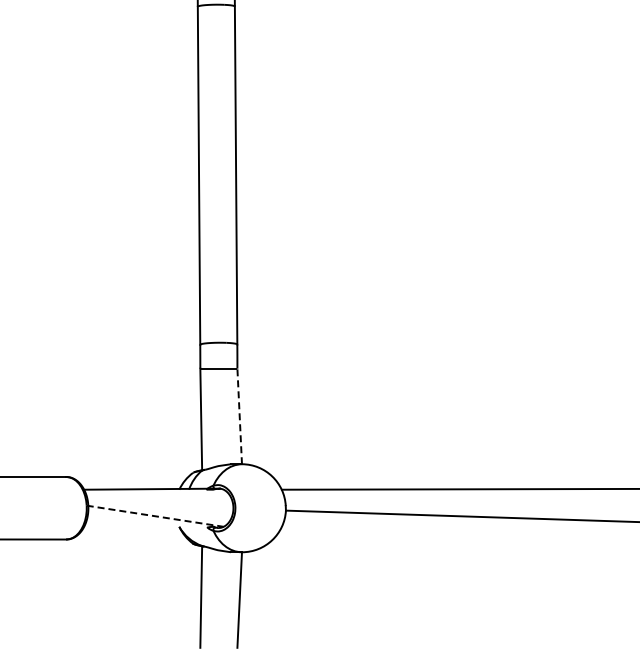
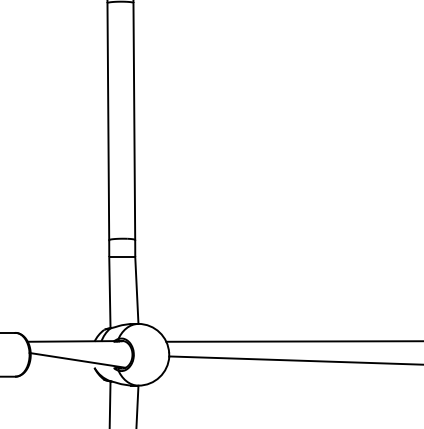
line: (239, 416) -> (136, 290), dashed -> solid
line: (155, 516) -> (77, 360), dashed -> solid

